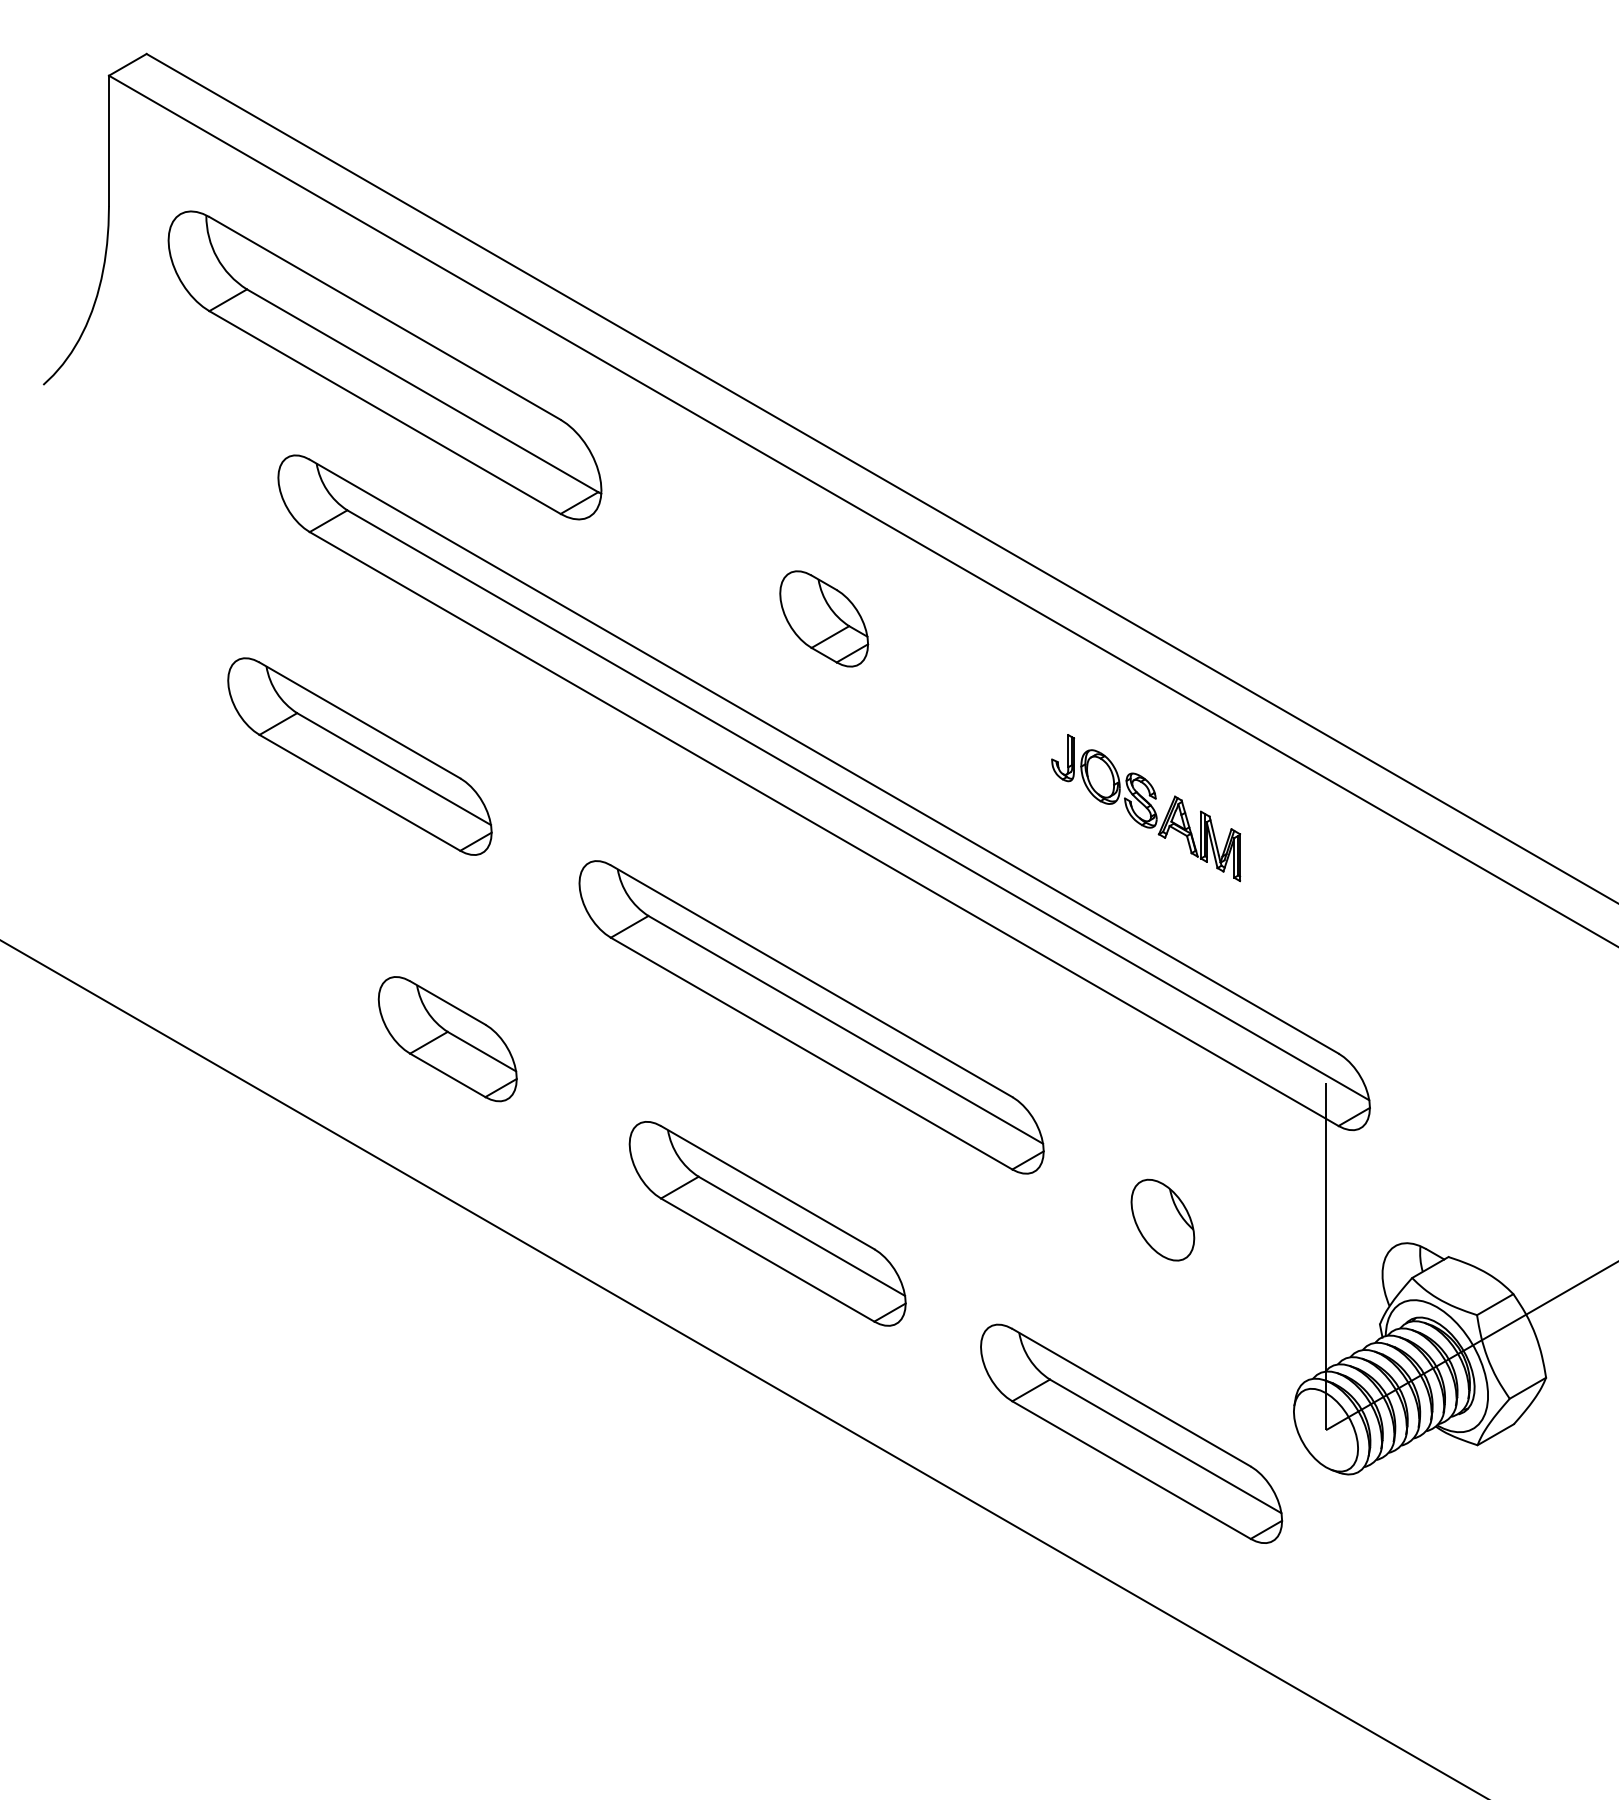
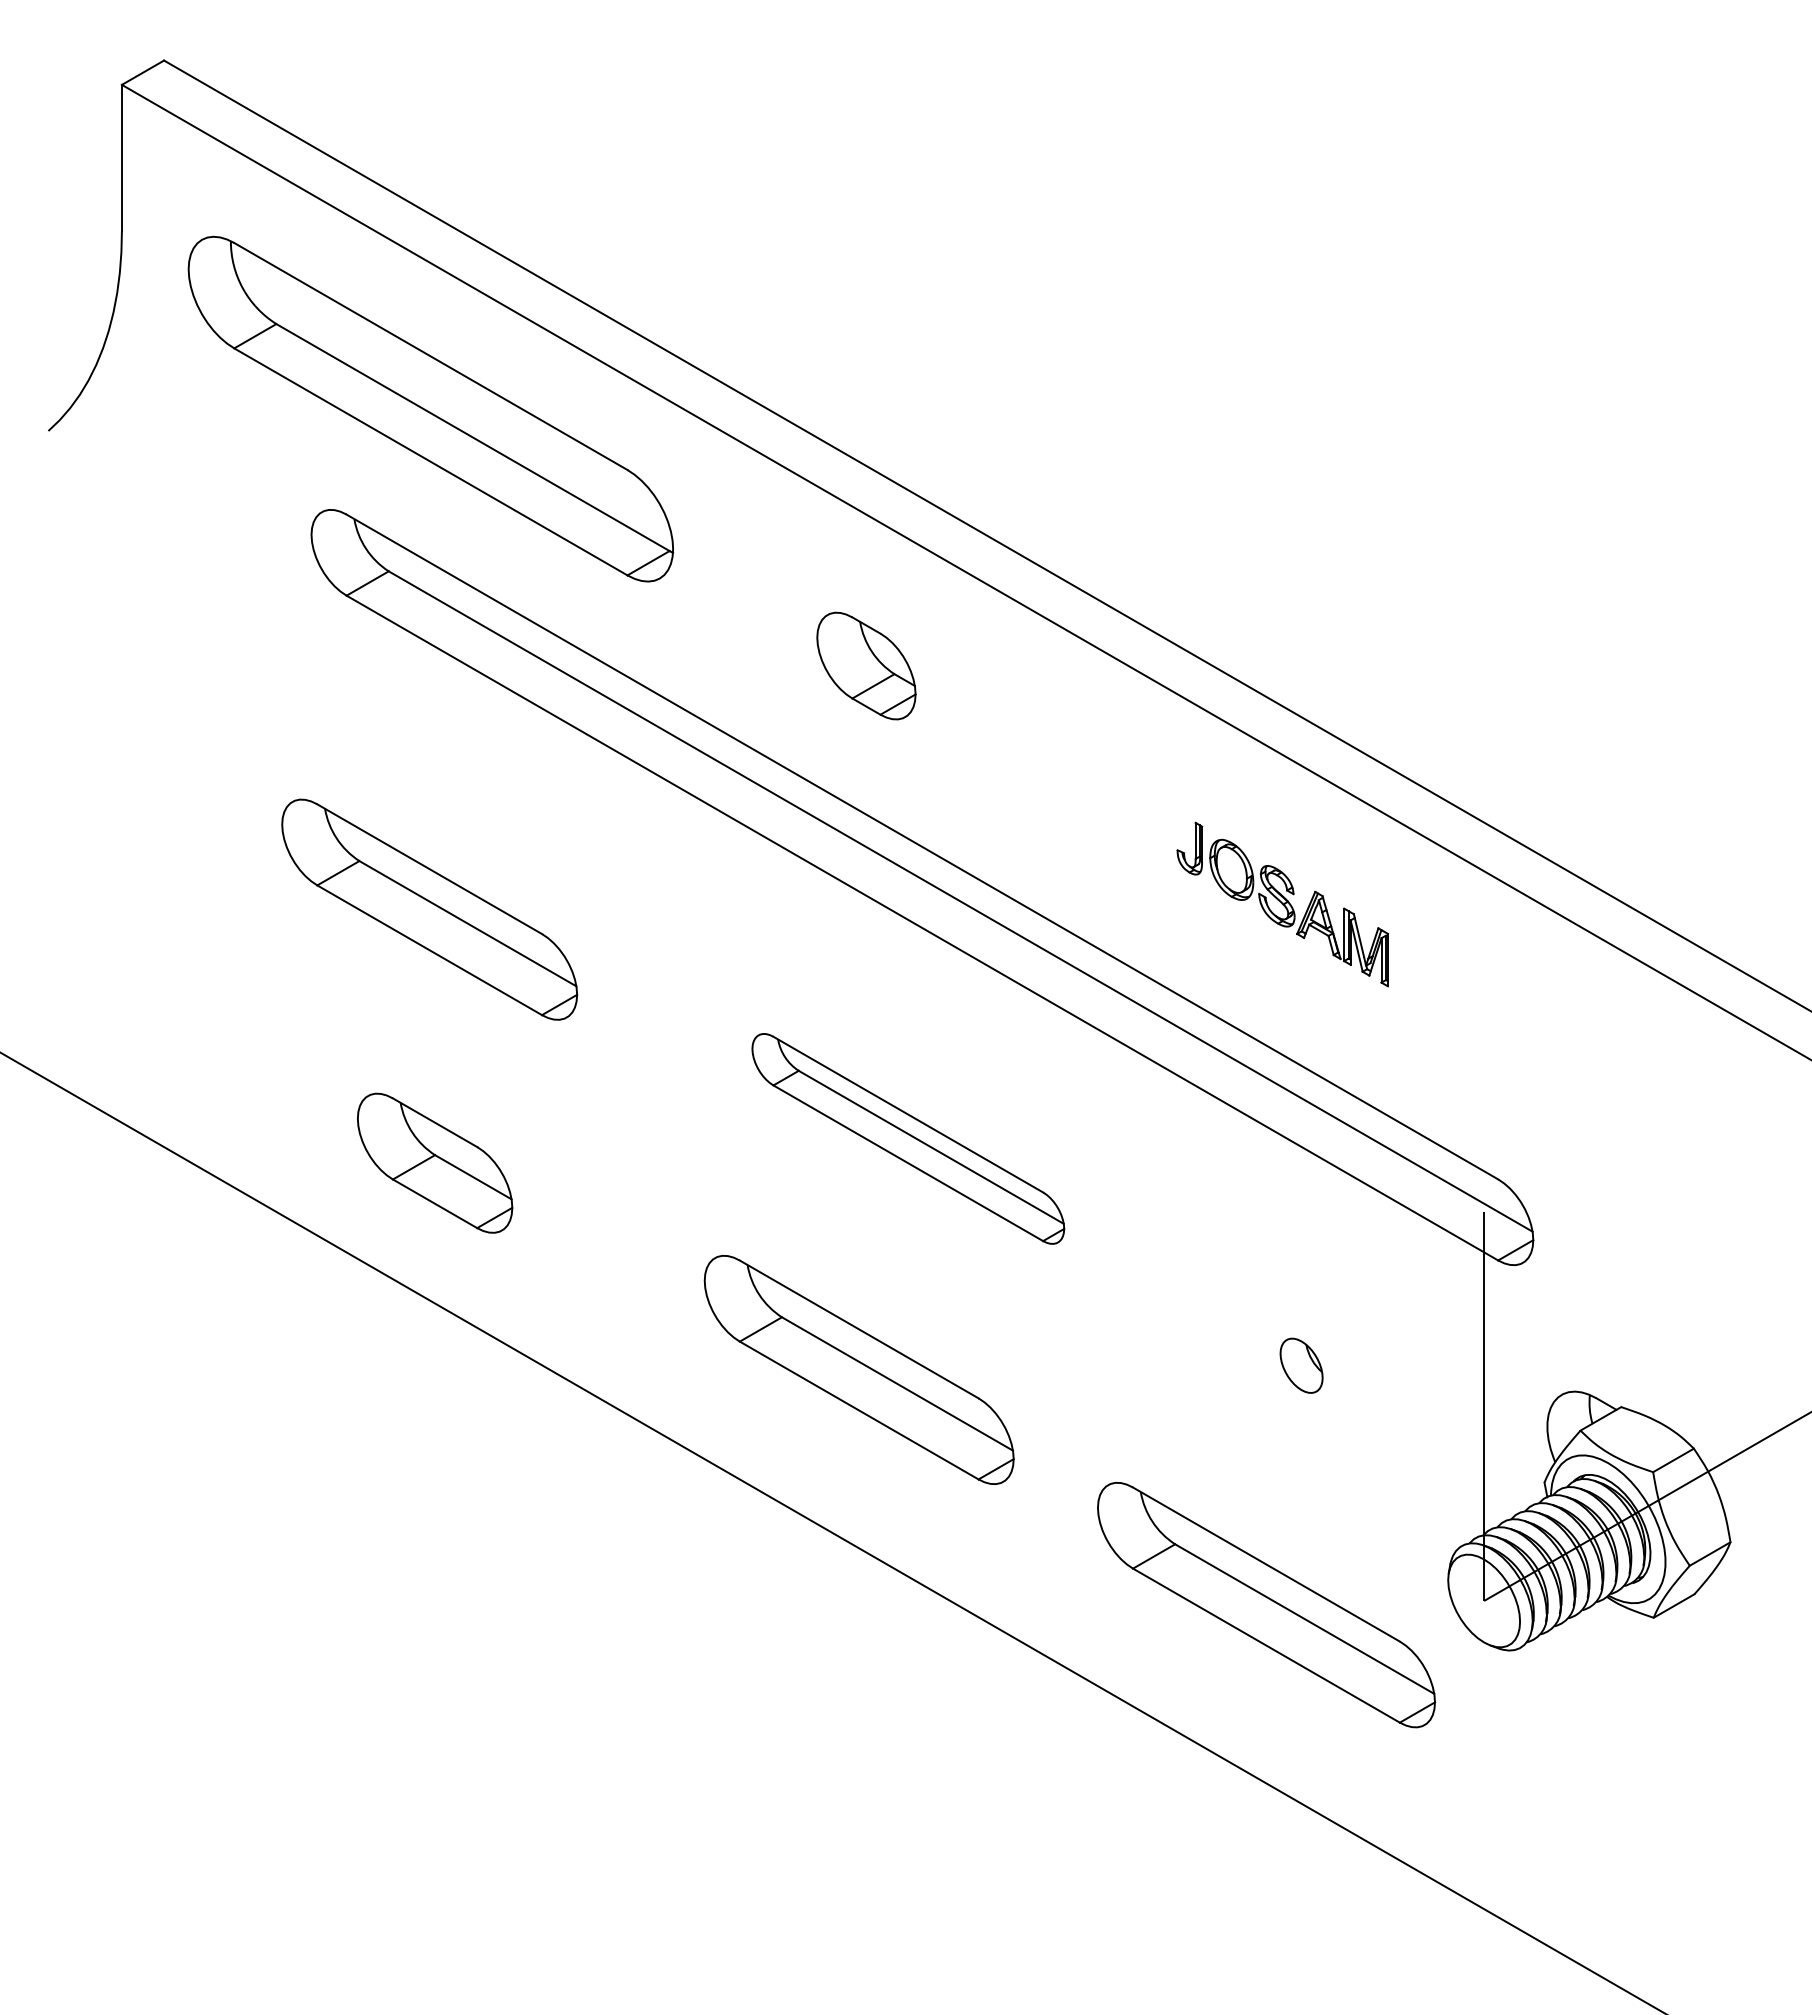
part: (824, 618) -> (866, 665), moved
part: (359, 756) -> (429, 909), moved
part: (811, 1017) -> (908, 1139), size x0.6
part: (447, 1039) -> (434, 1163), moved
part: (1162, 1219) -> (1301, 1365), size x0.6

